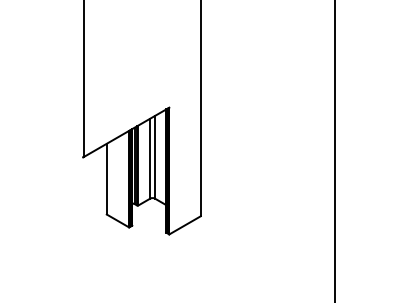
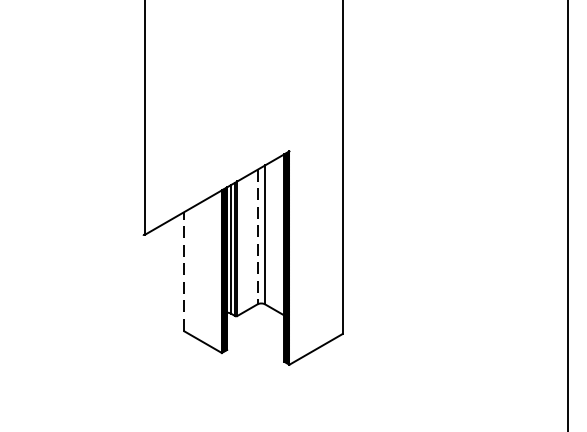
line: (150, 158) -> (257, 236), solid -> dashed
line: (106, 178) -> (183, 270), solid -> dashed

